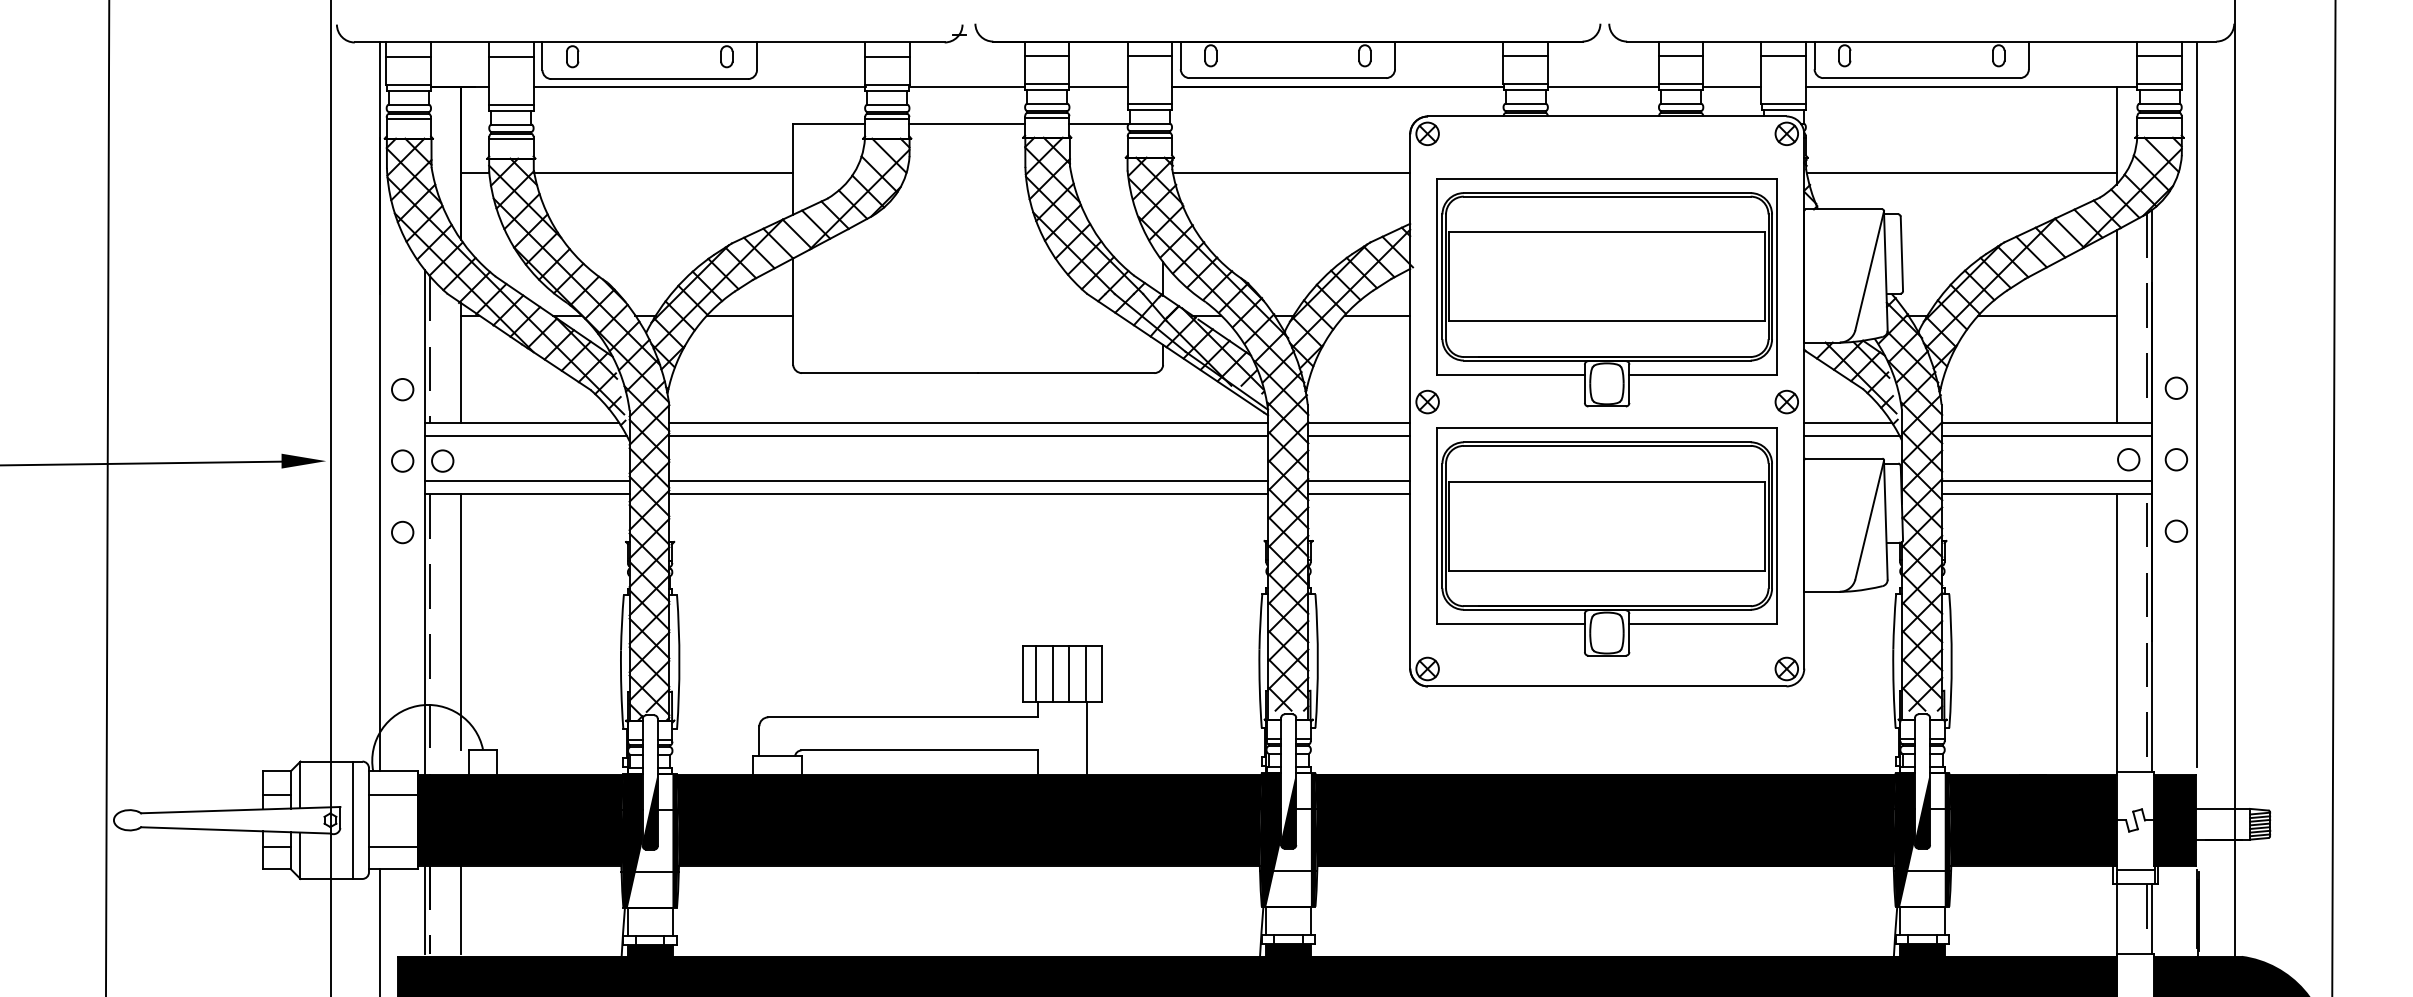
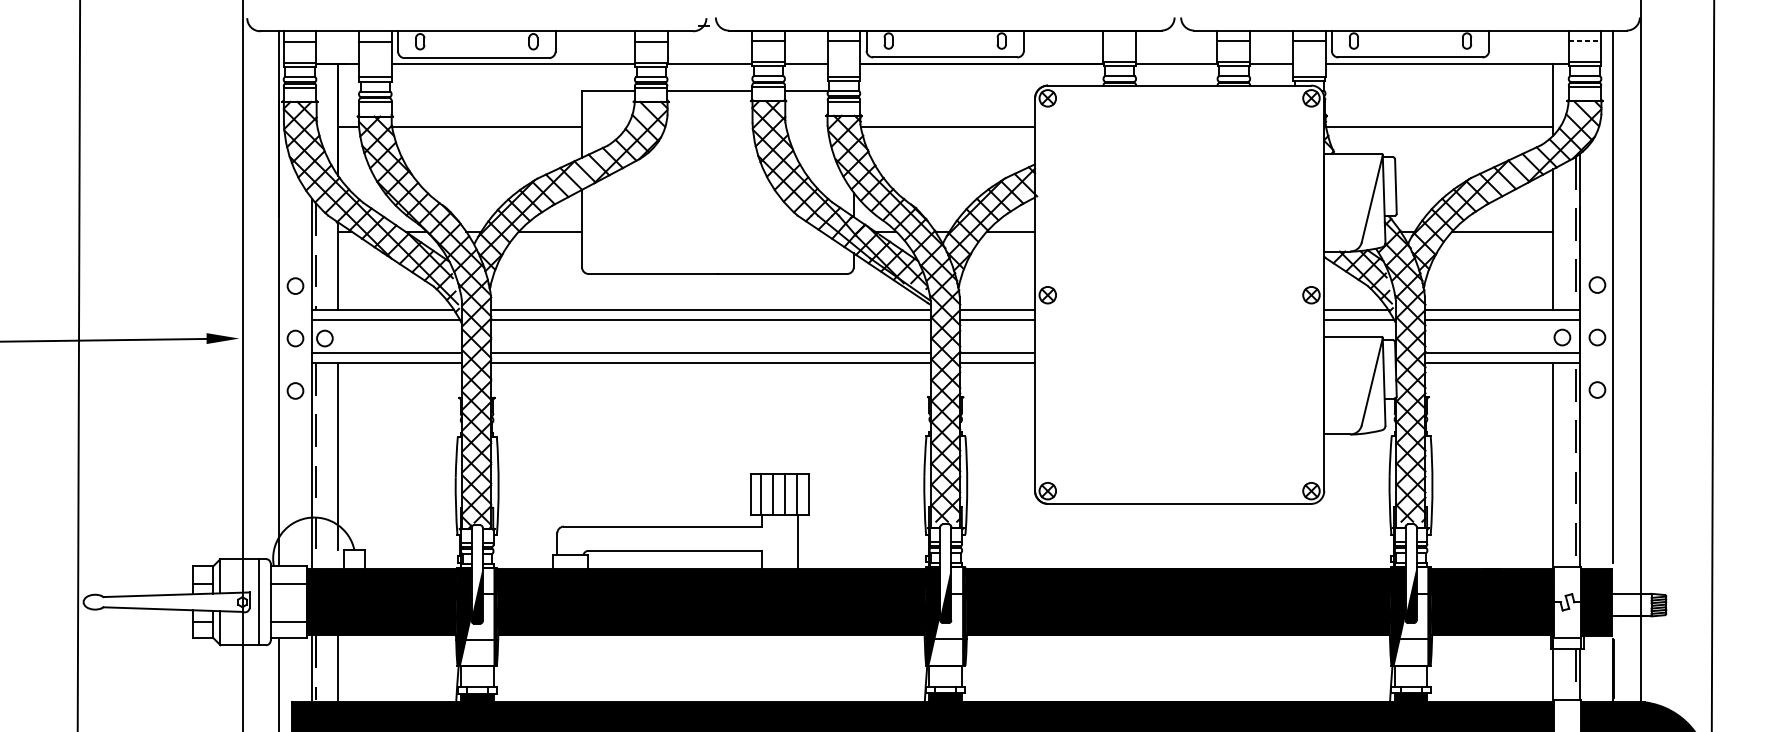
line: (1525, 56) -> (1119, 41), removed
line: (2160, 56) -> (1585, 41), solid -> dashed
part: (1606, 292) -> (1179, 214), removed
part: (1606, 541) -> (1179, 397), removed

